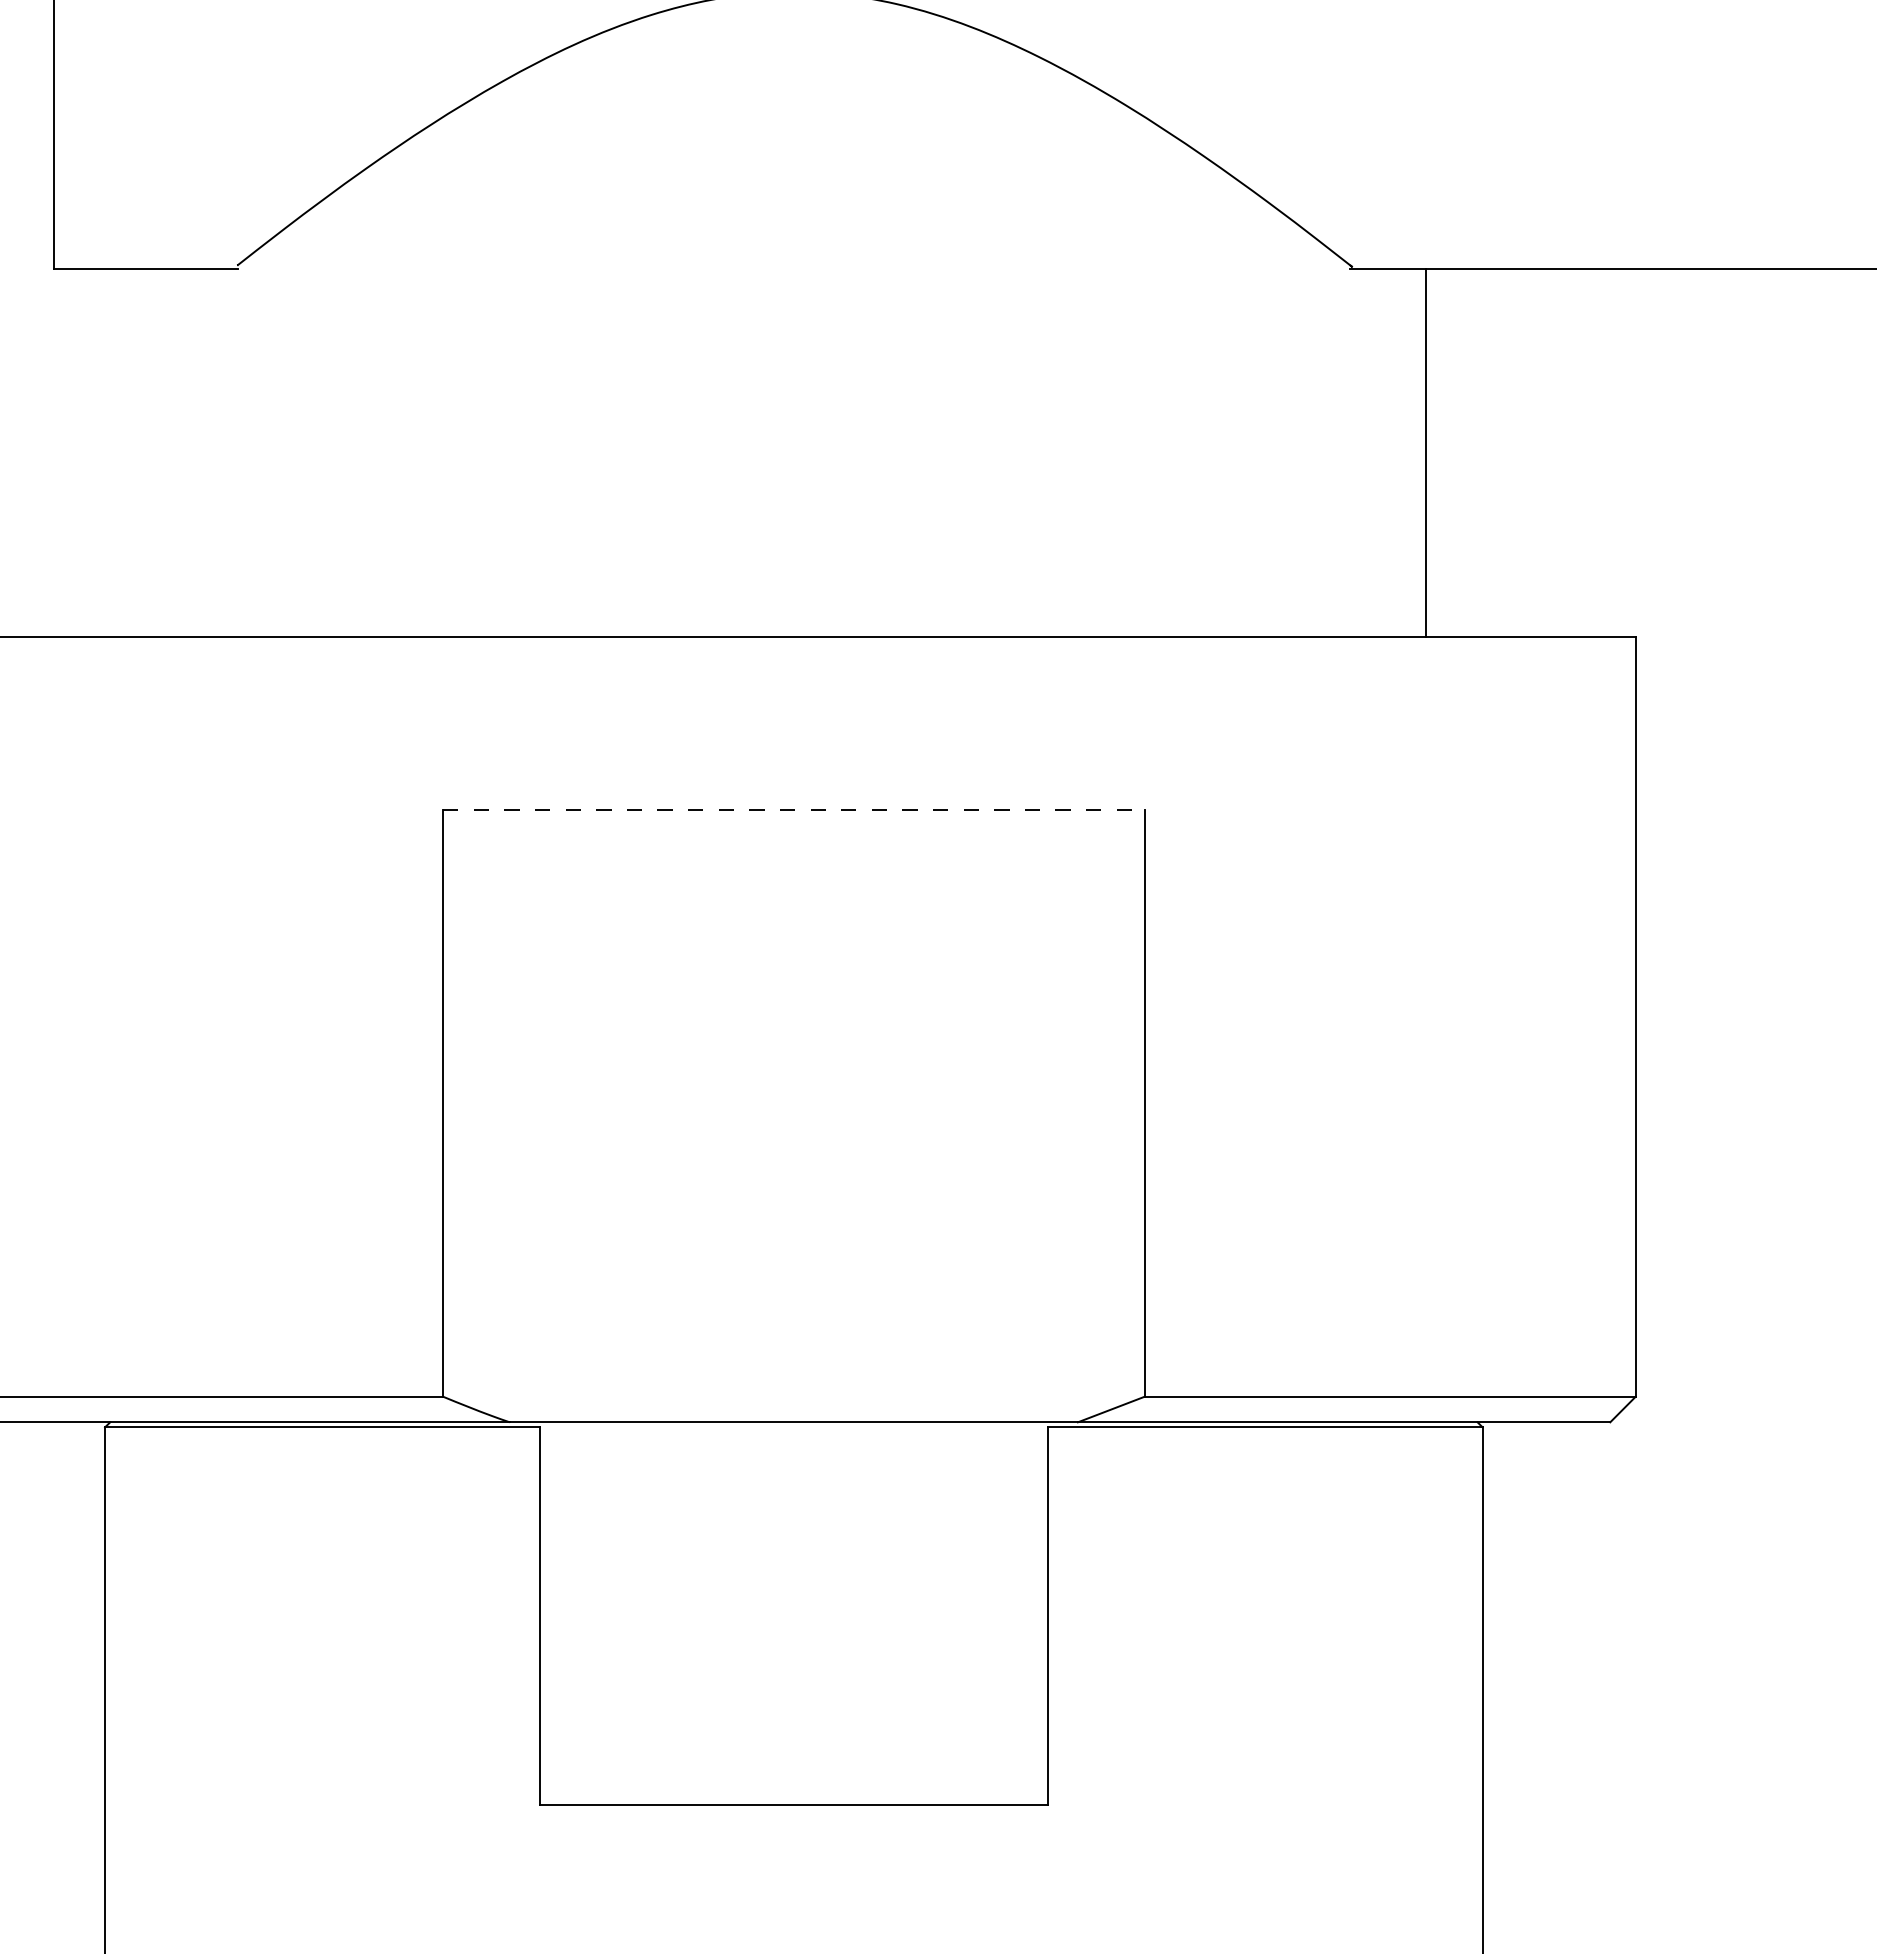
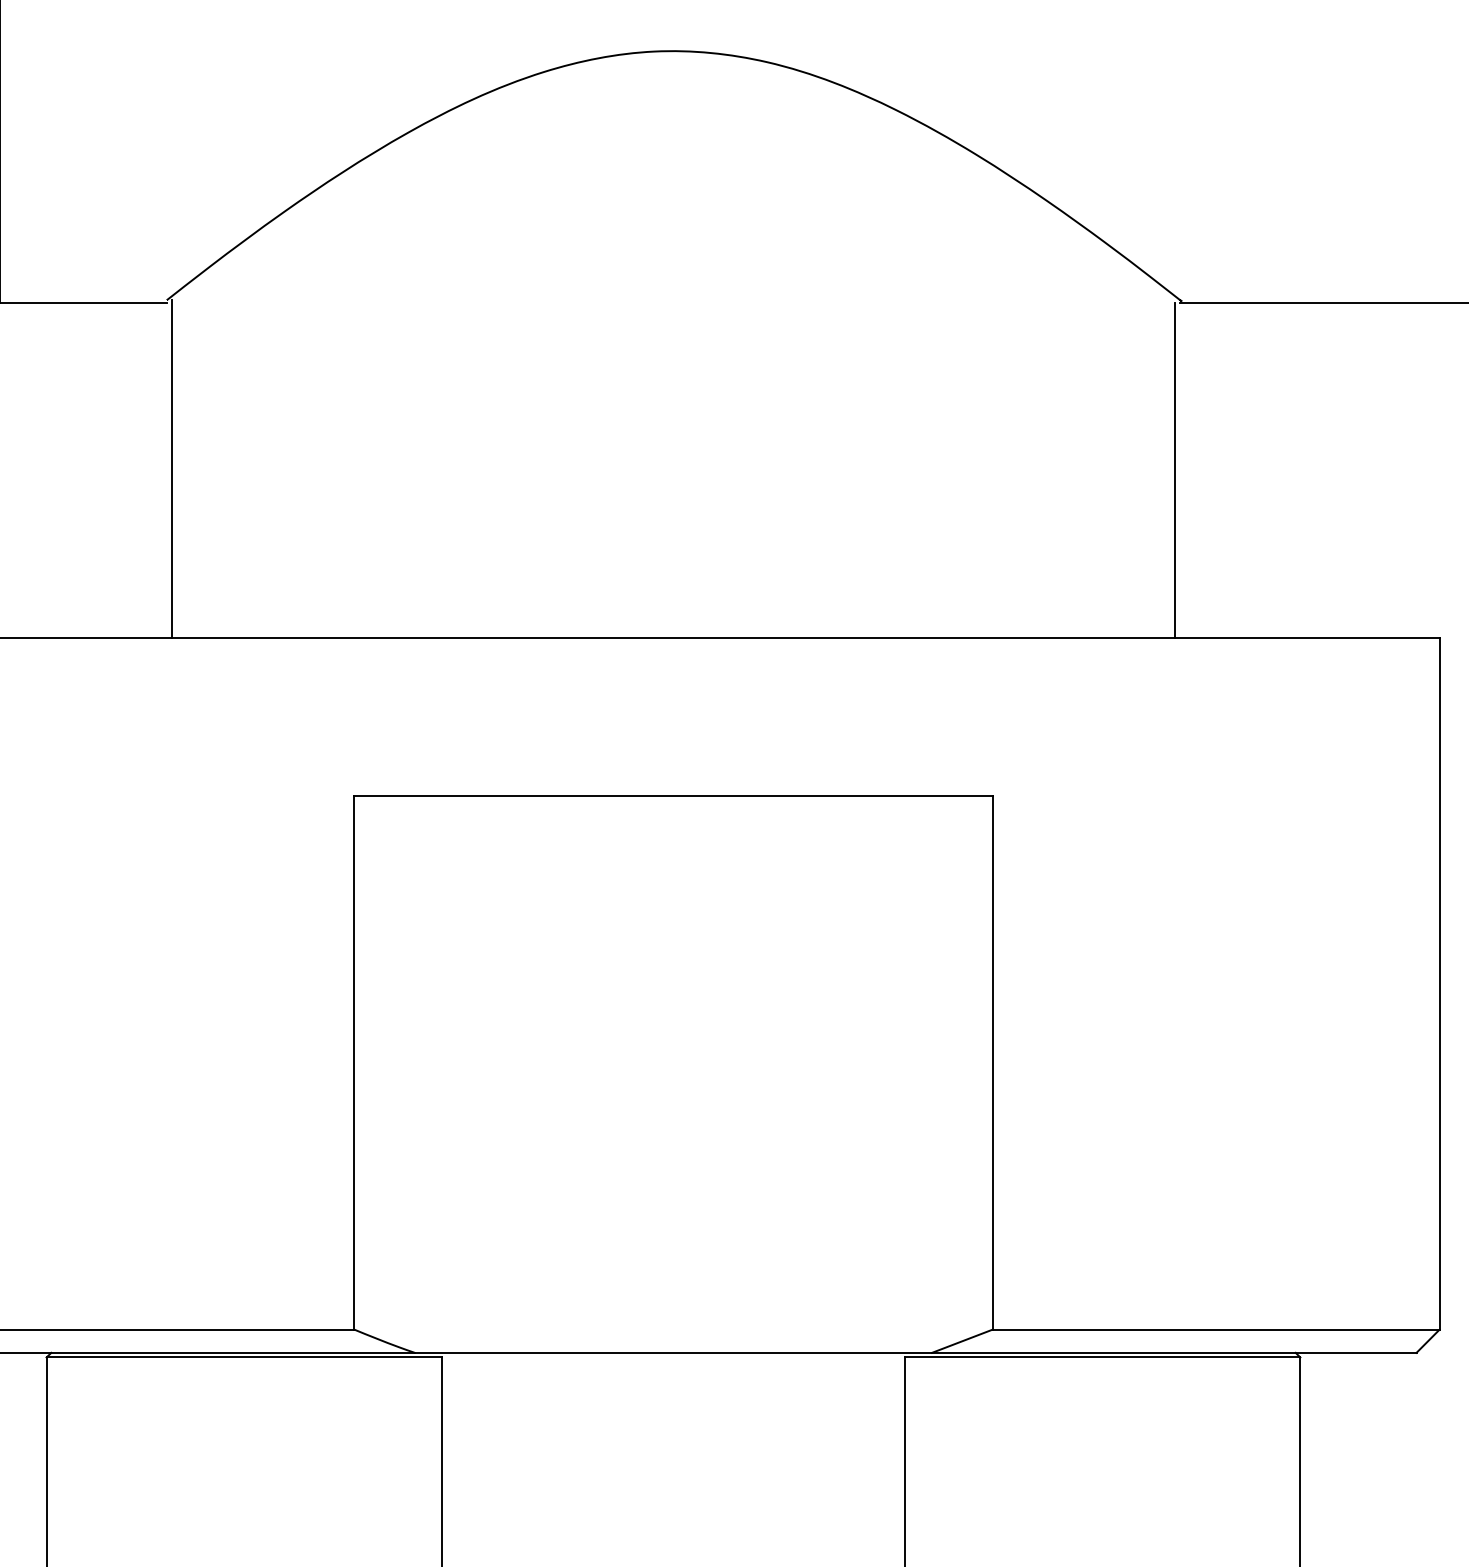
line: (242, 450) -> (171, 468), added
line: (1425, 452) -> (1174, 470), moved
line: (793, 810) -> (673, 796), dashed -> solid

